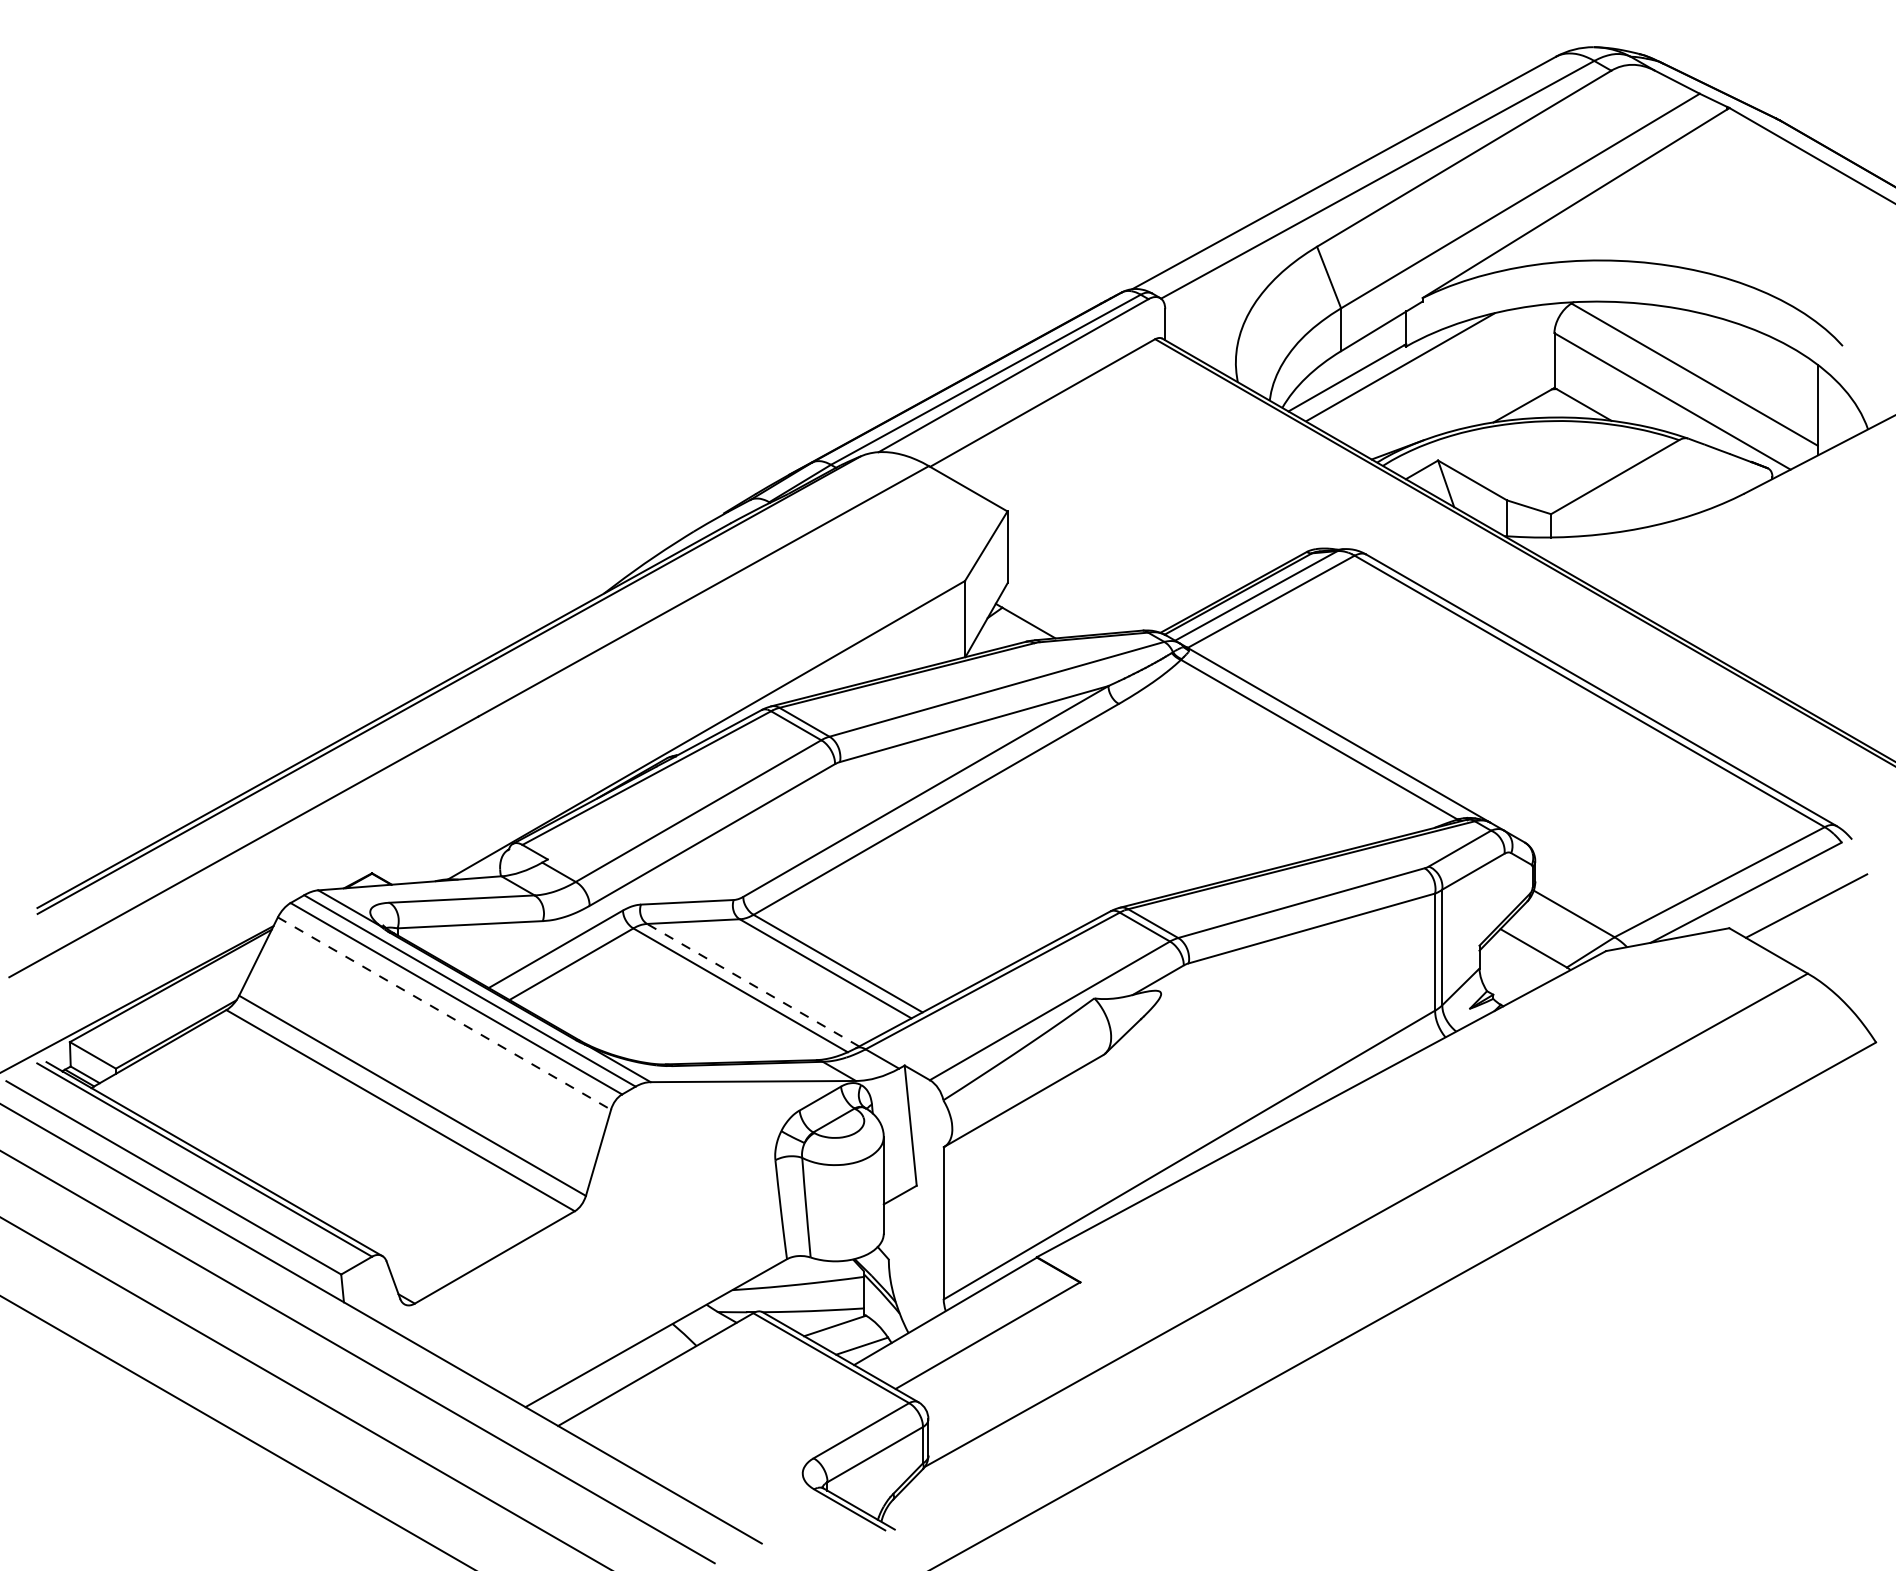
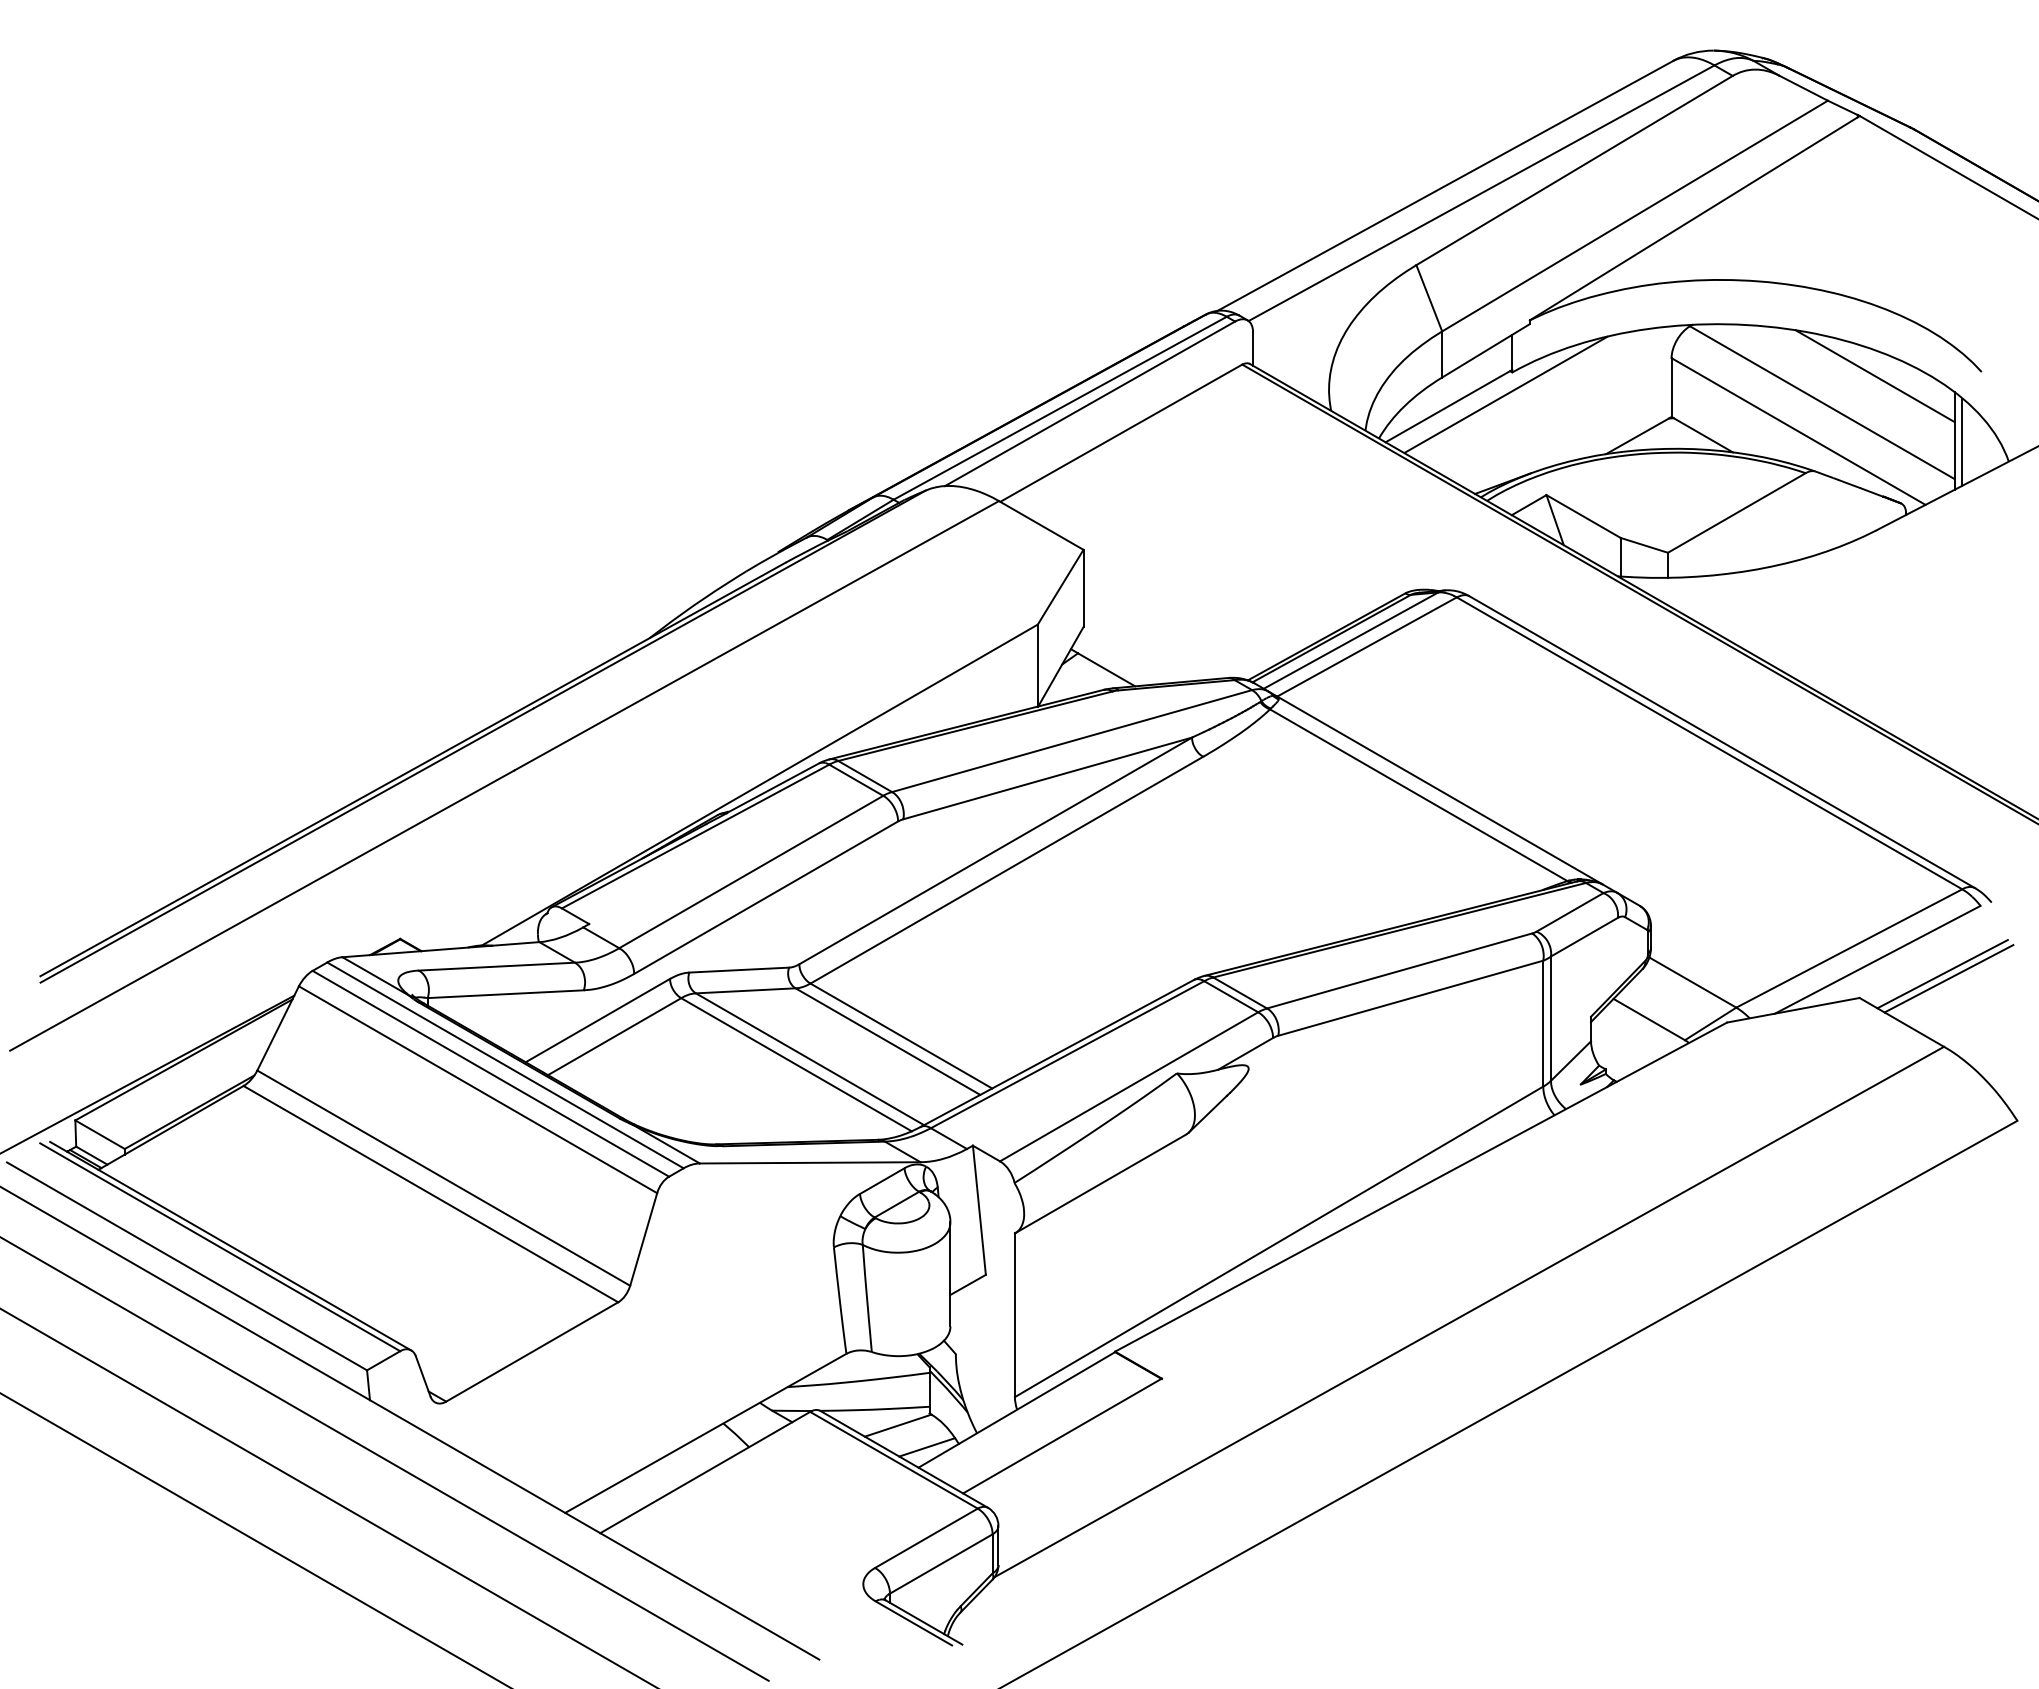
line: (1743, 350) -> (1874, 376), added
line: (1824, 410) -> (1962, 441), added
line: (1811, 910) -> (1948, 978), added
line: (753, 985) -> (810, 1059), dashed -> solid
line: (444, 1013) -> (478, 1089), dashed -> solid

